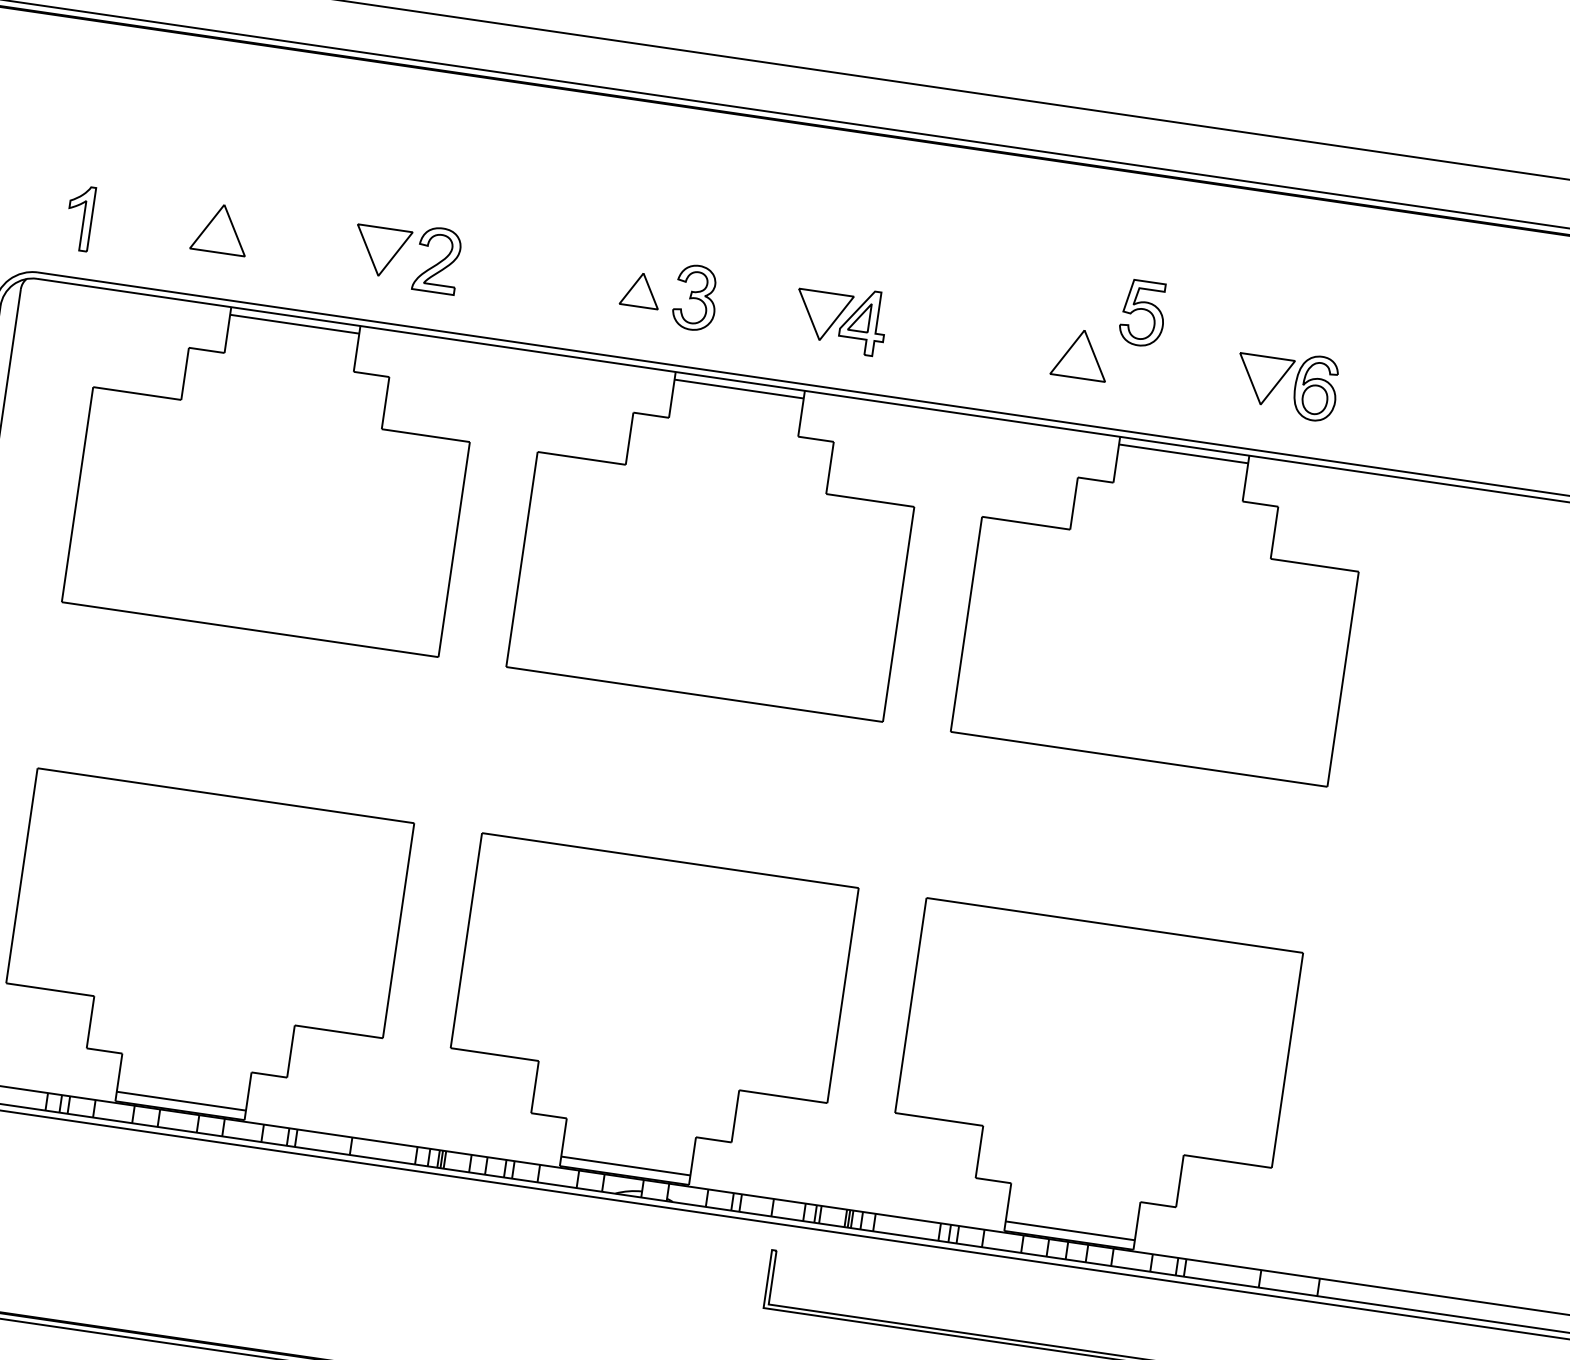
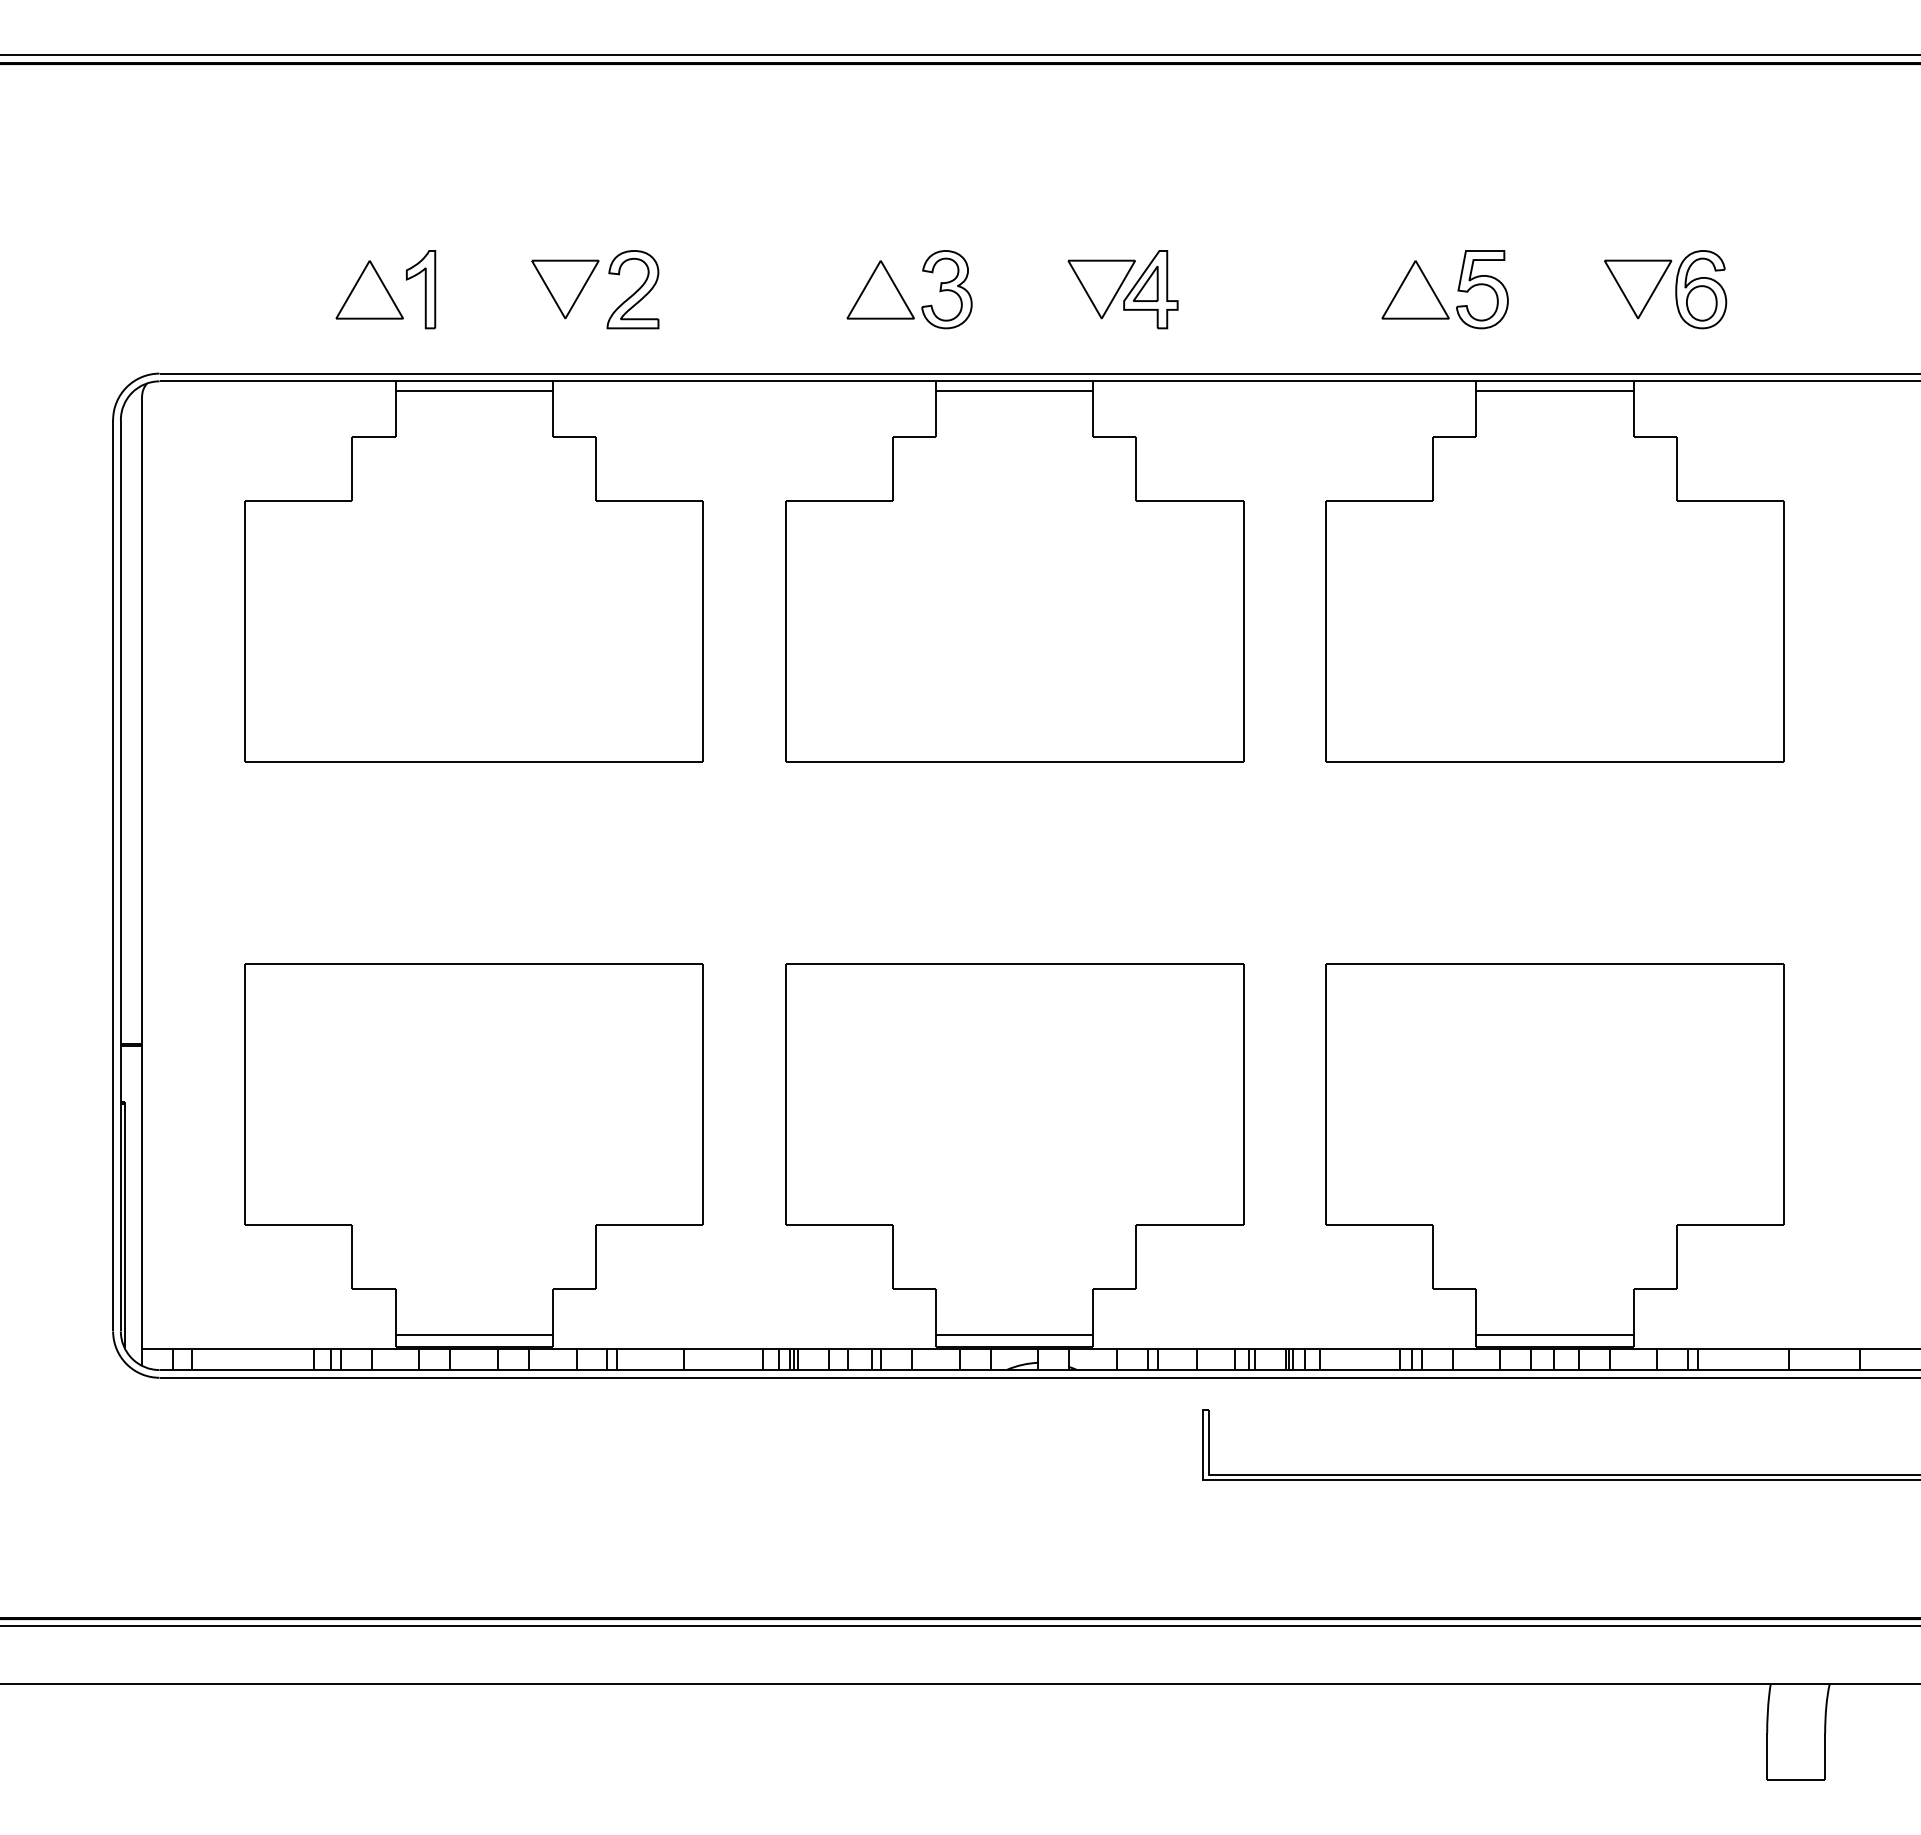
part: (80, 218) -> (421, 289), moved
part: (641, 289) -> (880, 289), size x1.43
part: (1143, 313) -> (1482, 289), moved

